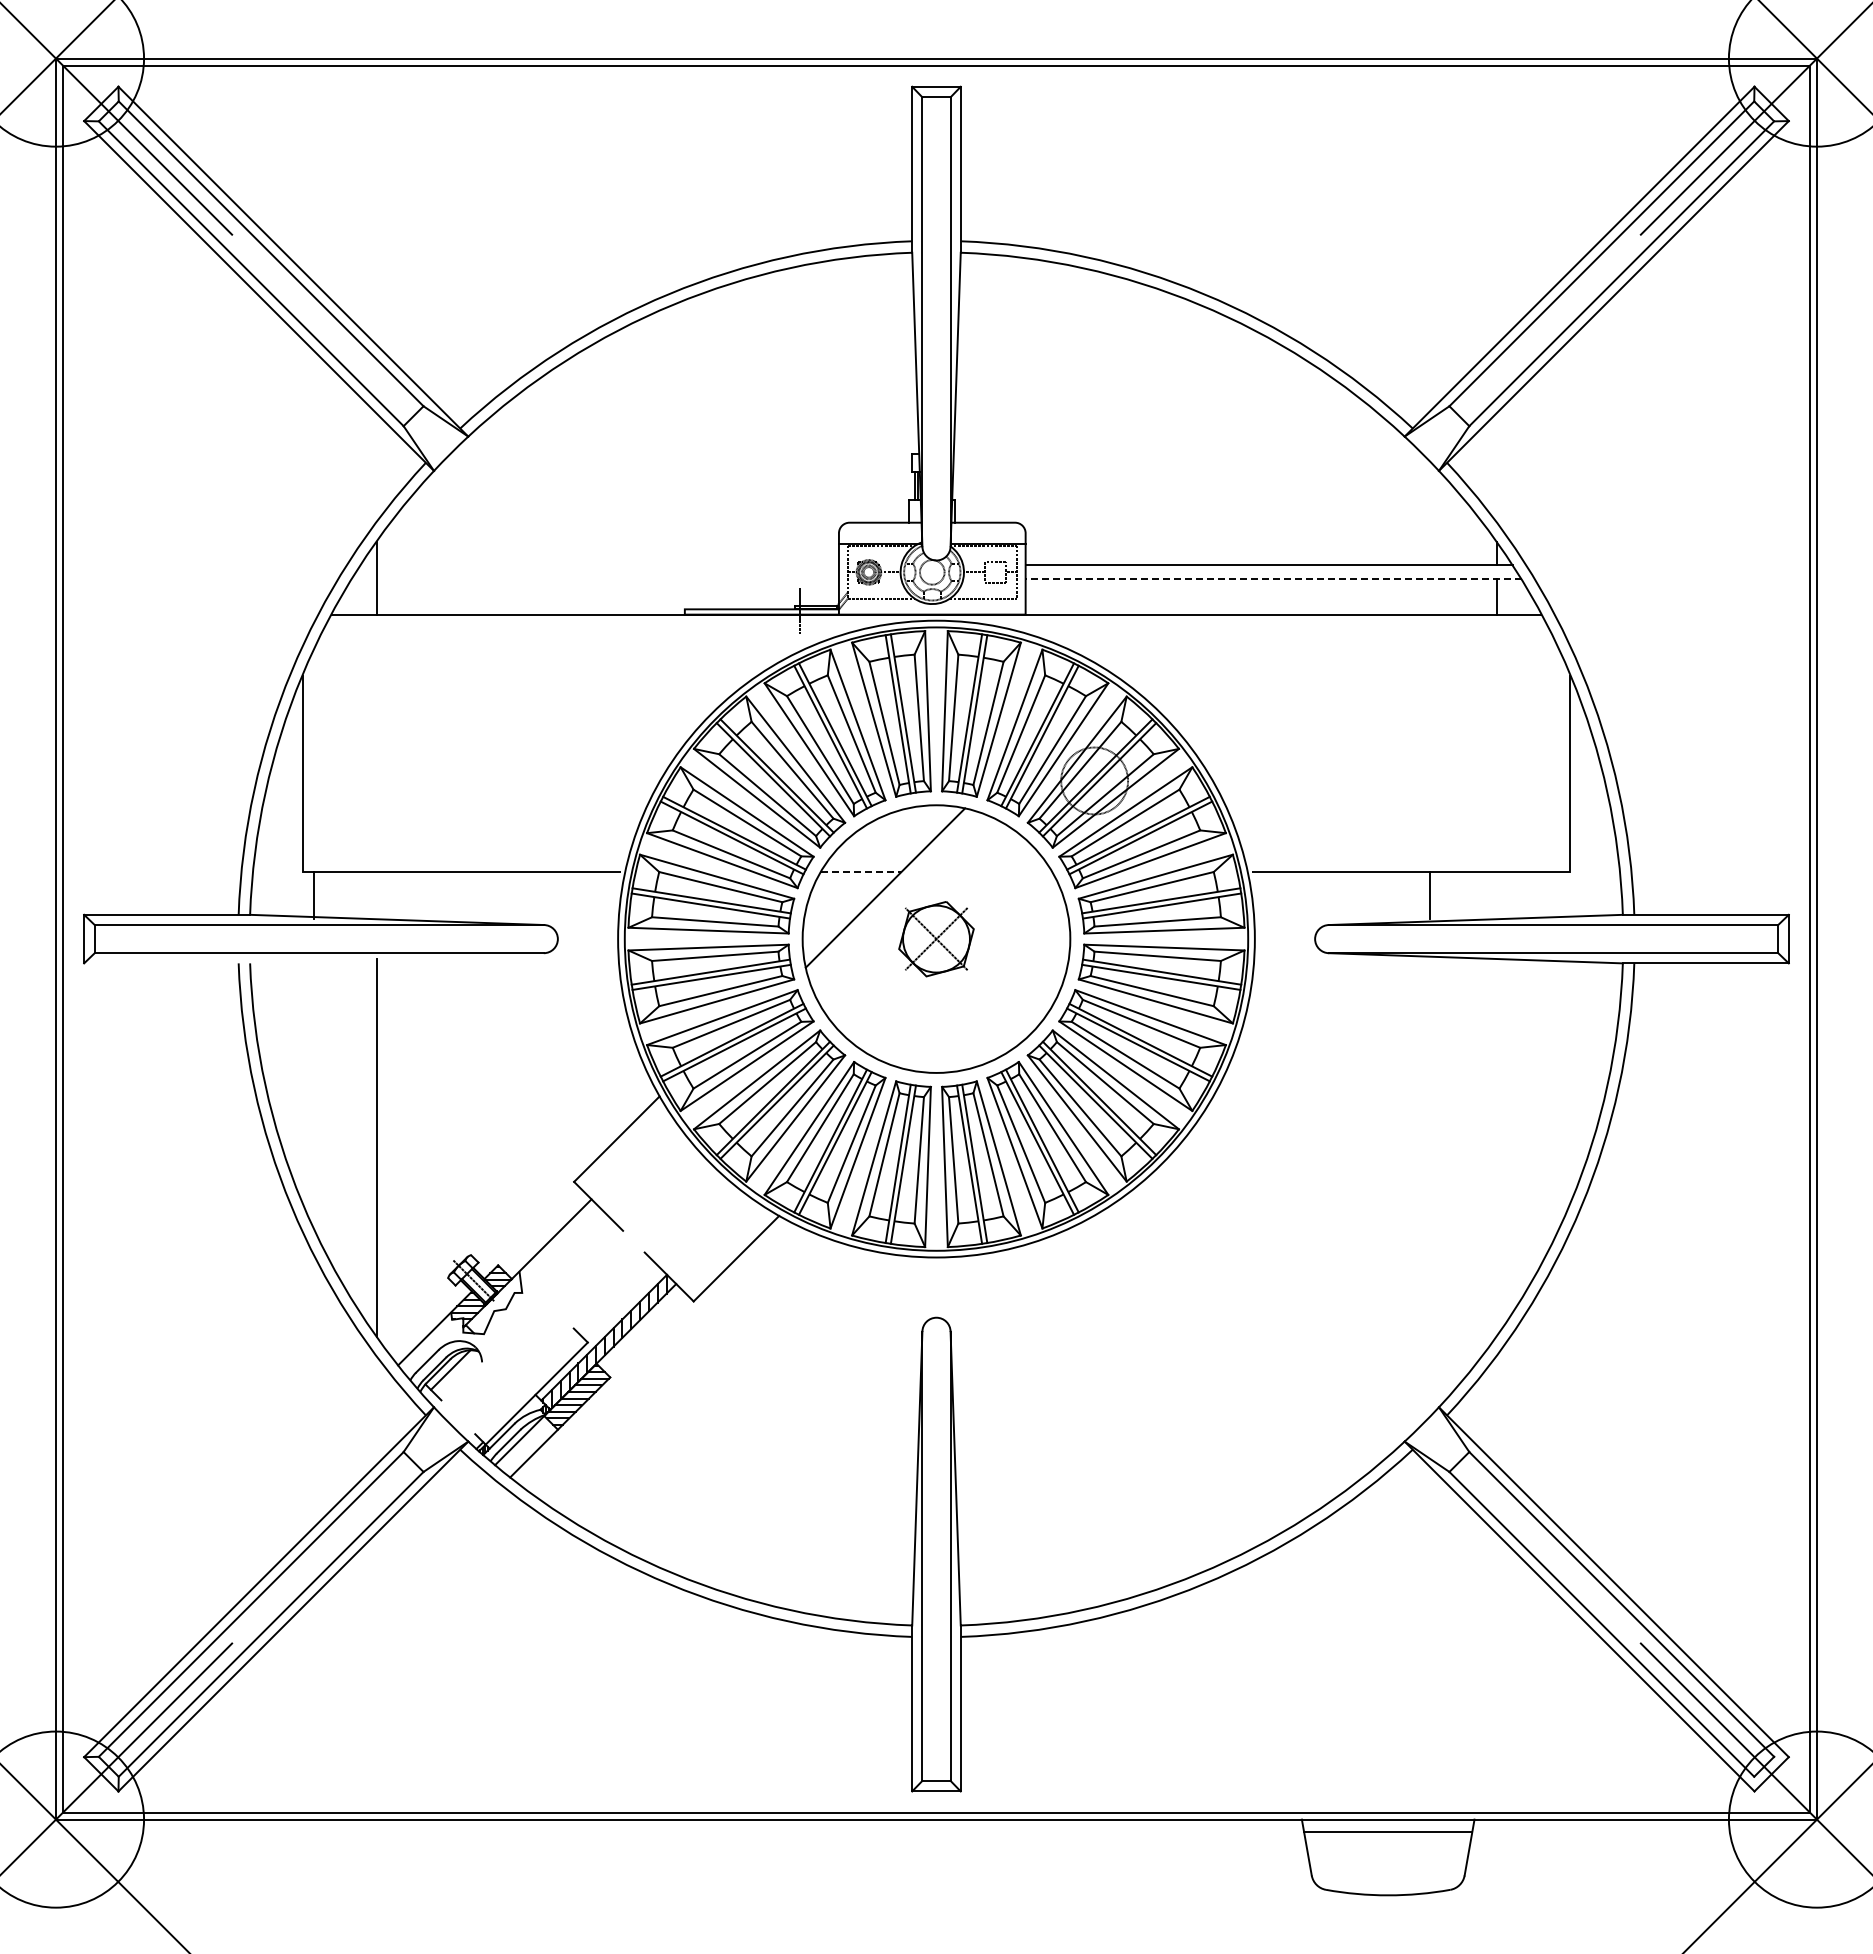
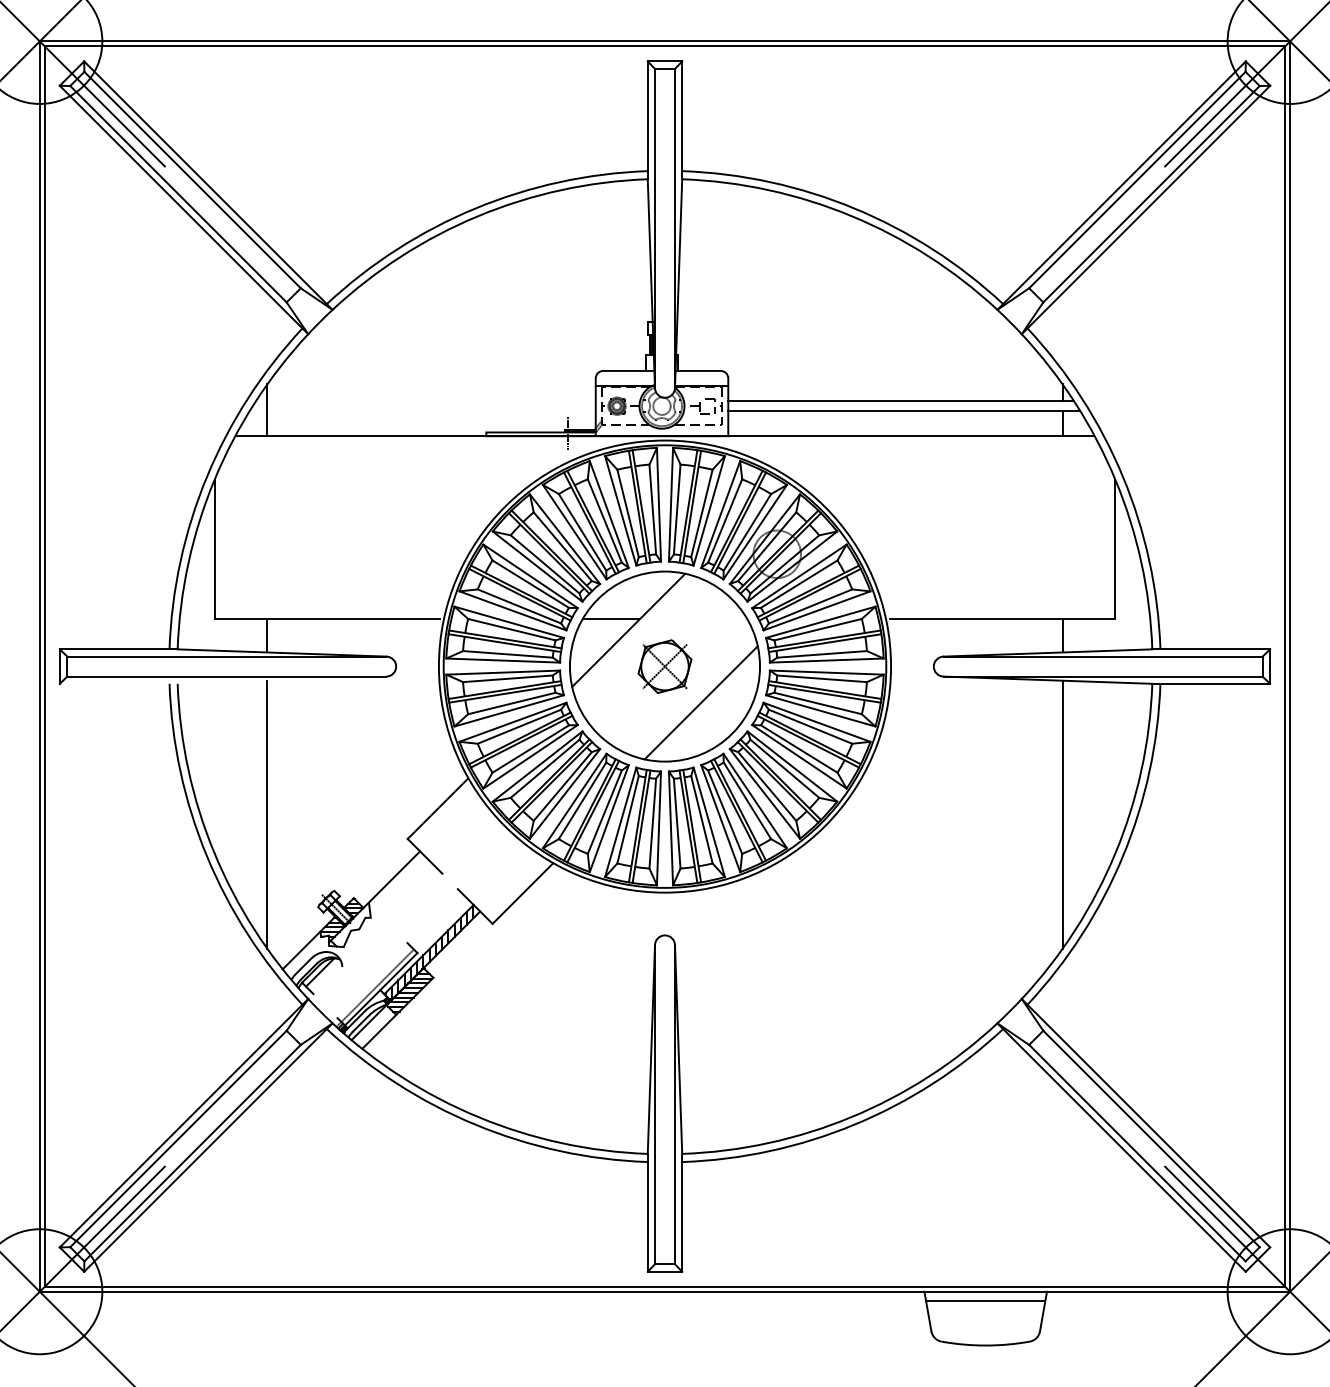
line: (1273, 579) -> (904, 411), dashed -> solid
line: (861, 871) -> (611, 618), dashed -> solid
line: (313, 895) -> (267, 635), moved
line: (1429, 895) -> (1062, 635), moved
line: (987, 989) -> (701, 702), added
line: (1496, 1147) -> (1062, 814), added
line: (527, 1391) -> (374, 987), added

